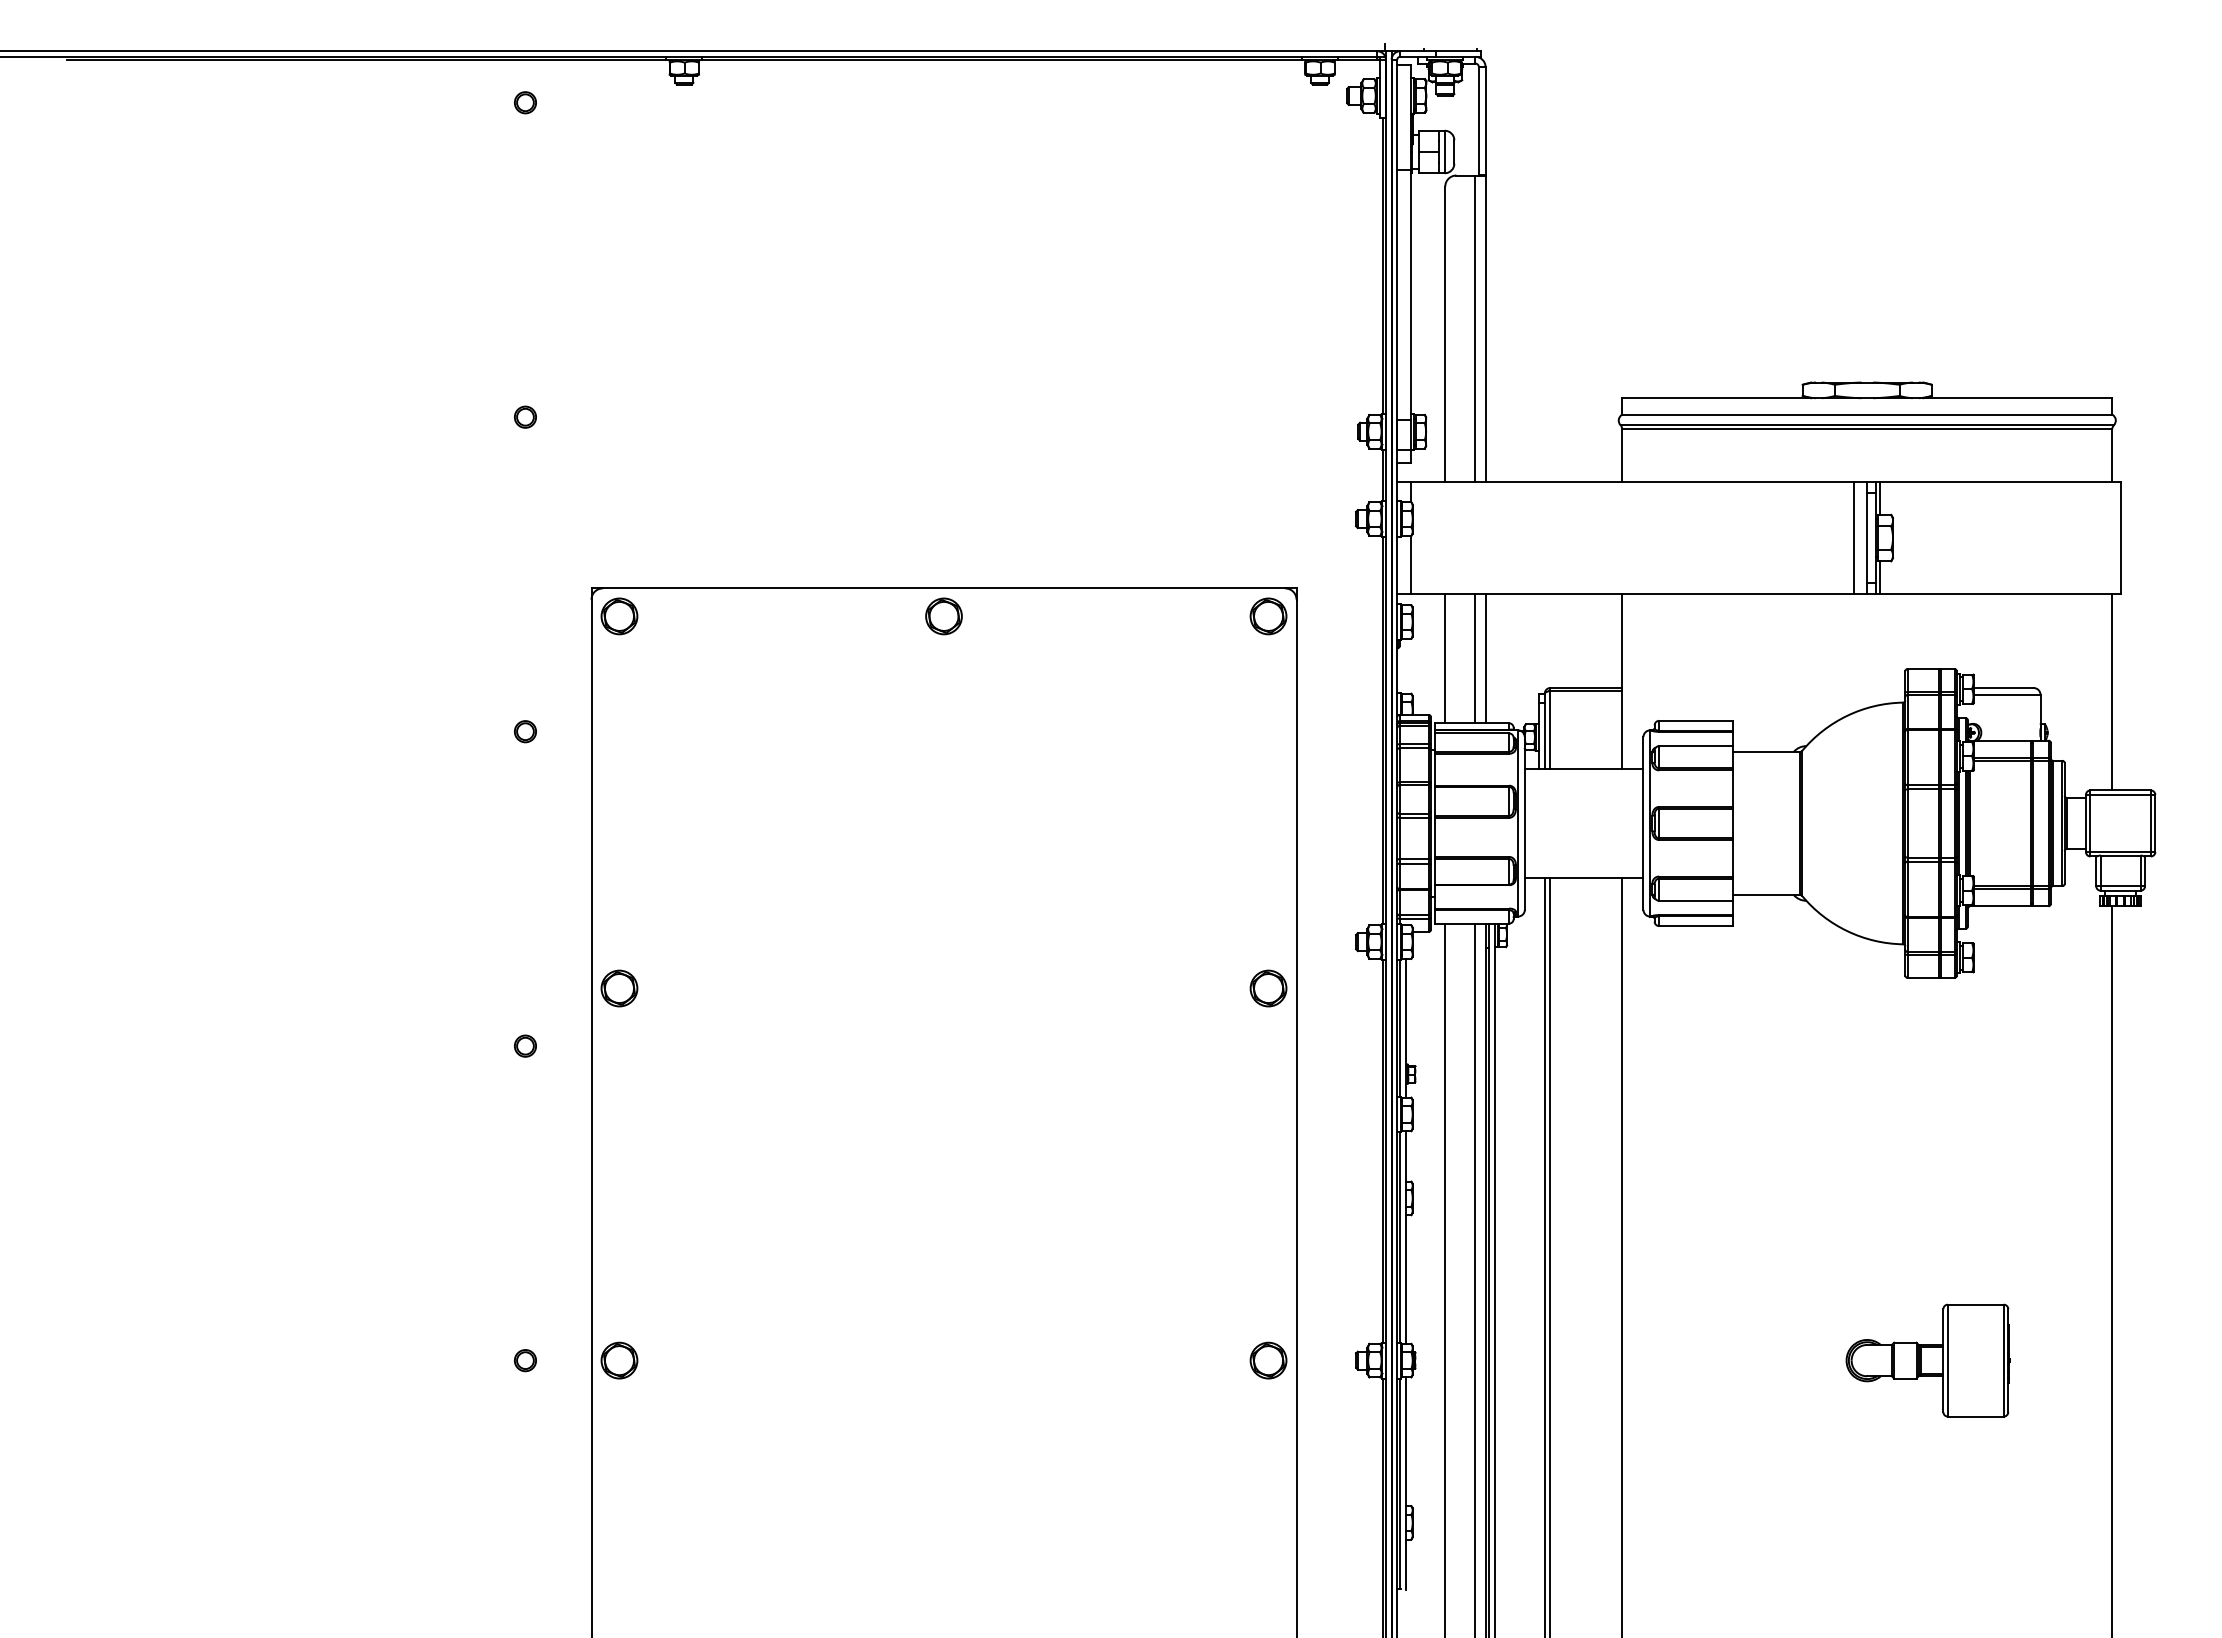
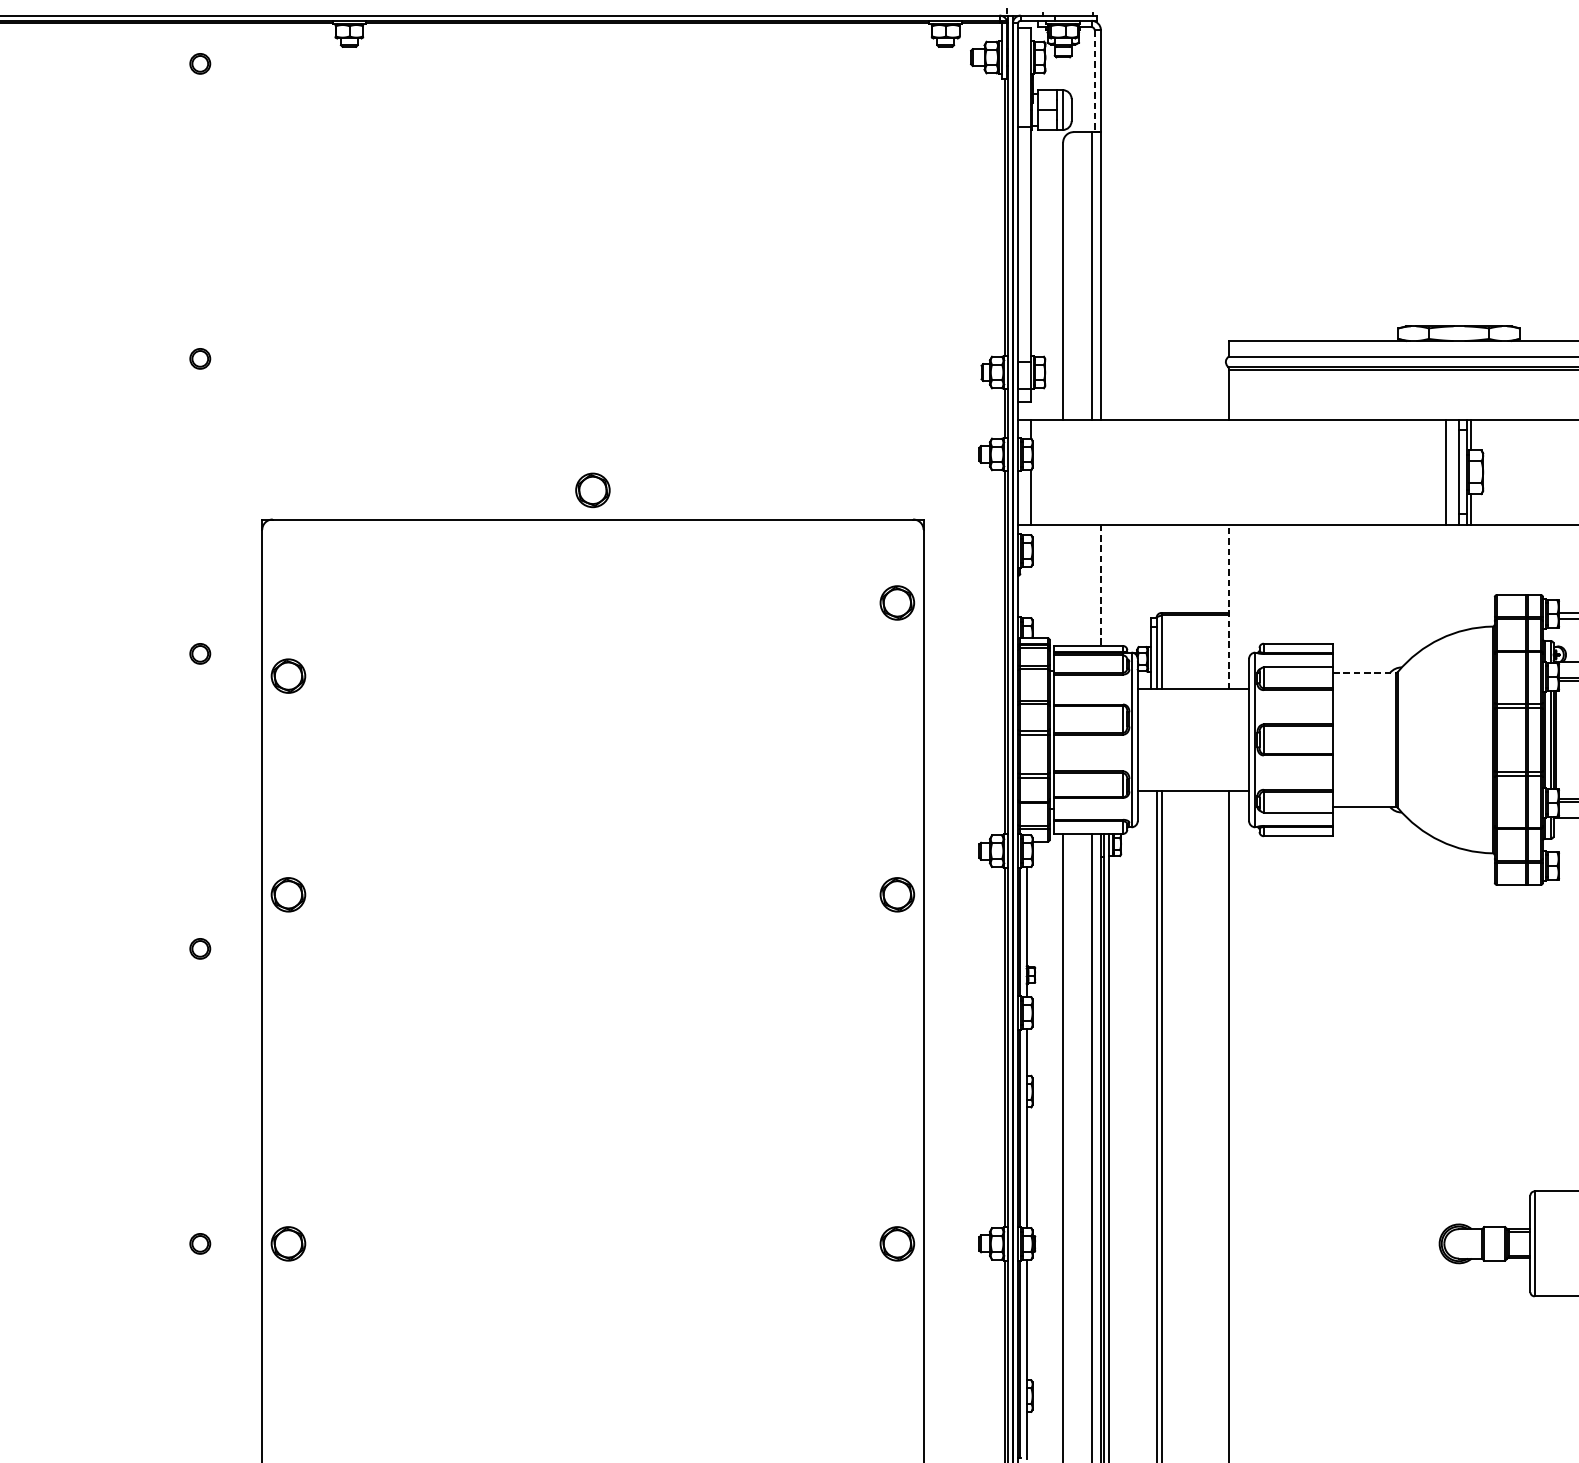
line: (1478, 121) -> (1094, 81), solid -> dashed
part: (619, 616) -> (288, 676), moved
part: (943, 616) -> (592, 490), moved
part: (1268, 616) -> (897, 603), moved
line: (1445, 658) -> (1063, 585), removed
line: (1475, 658) -> (1091, 585), removed
line: (1485, 658) -> (1100, 585), solid -> dashed
line: (1622, 681) -> (1229, 606), solid -> dashed
line: (1766, 751) -> (1364, 672), solid -> dashed

